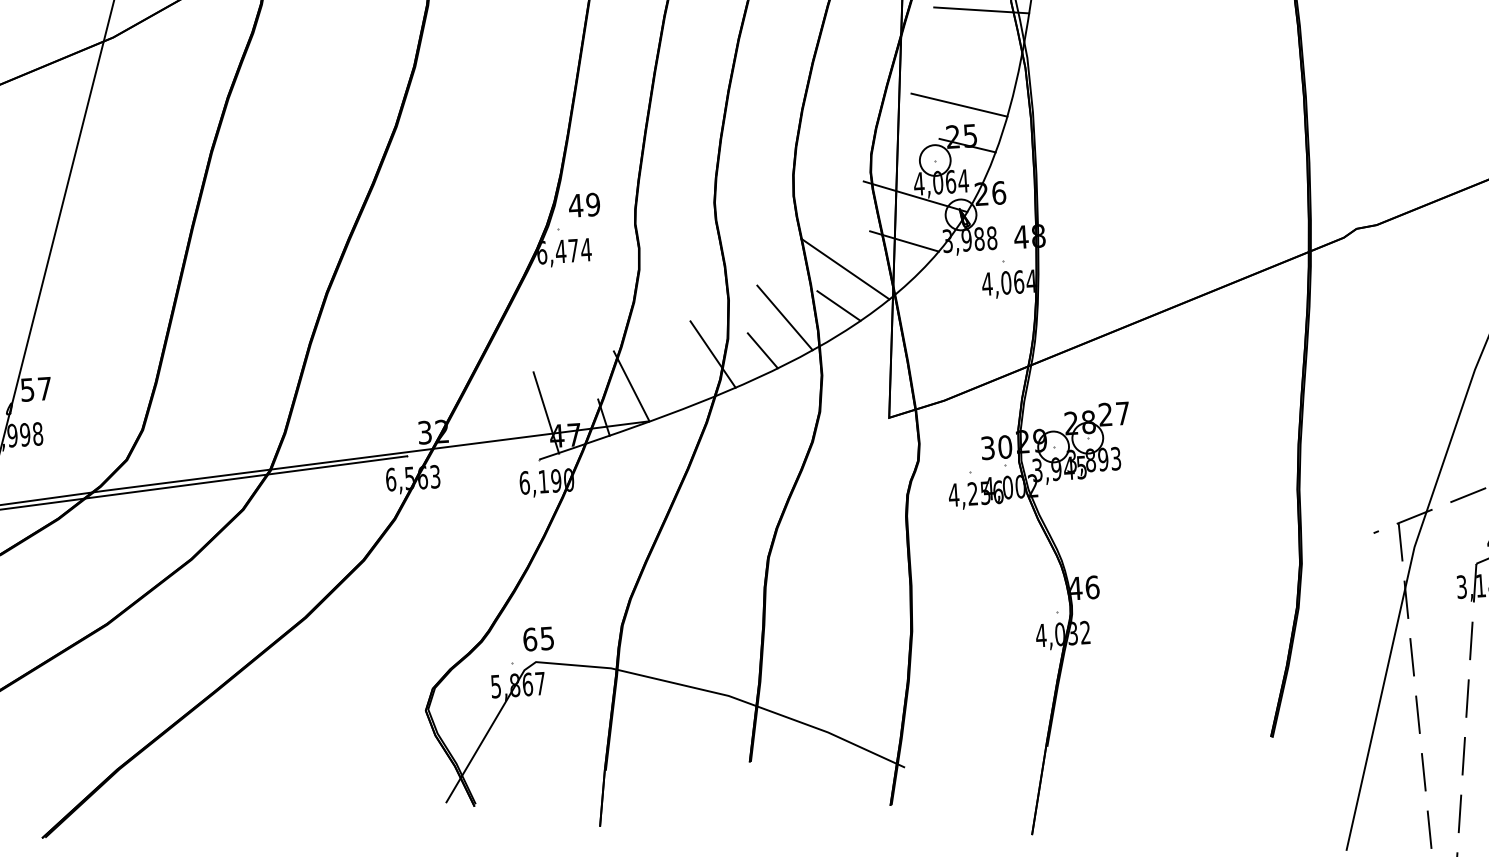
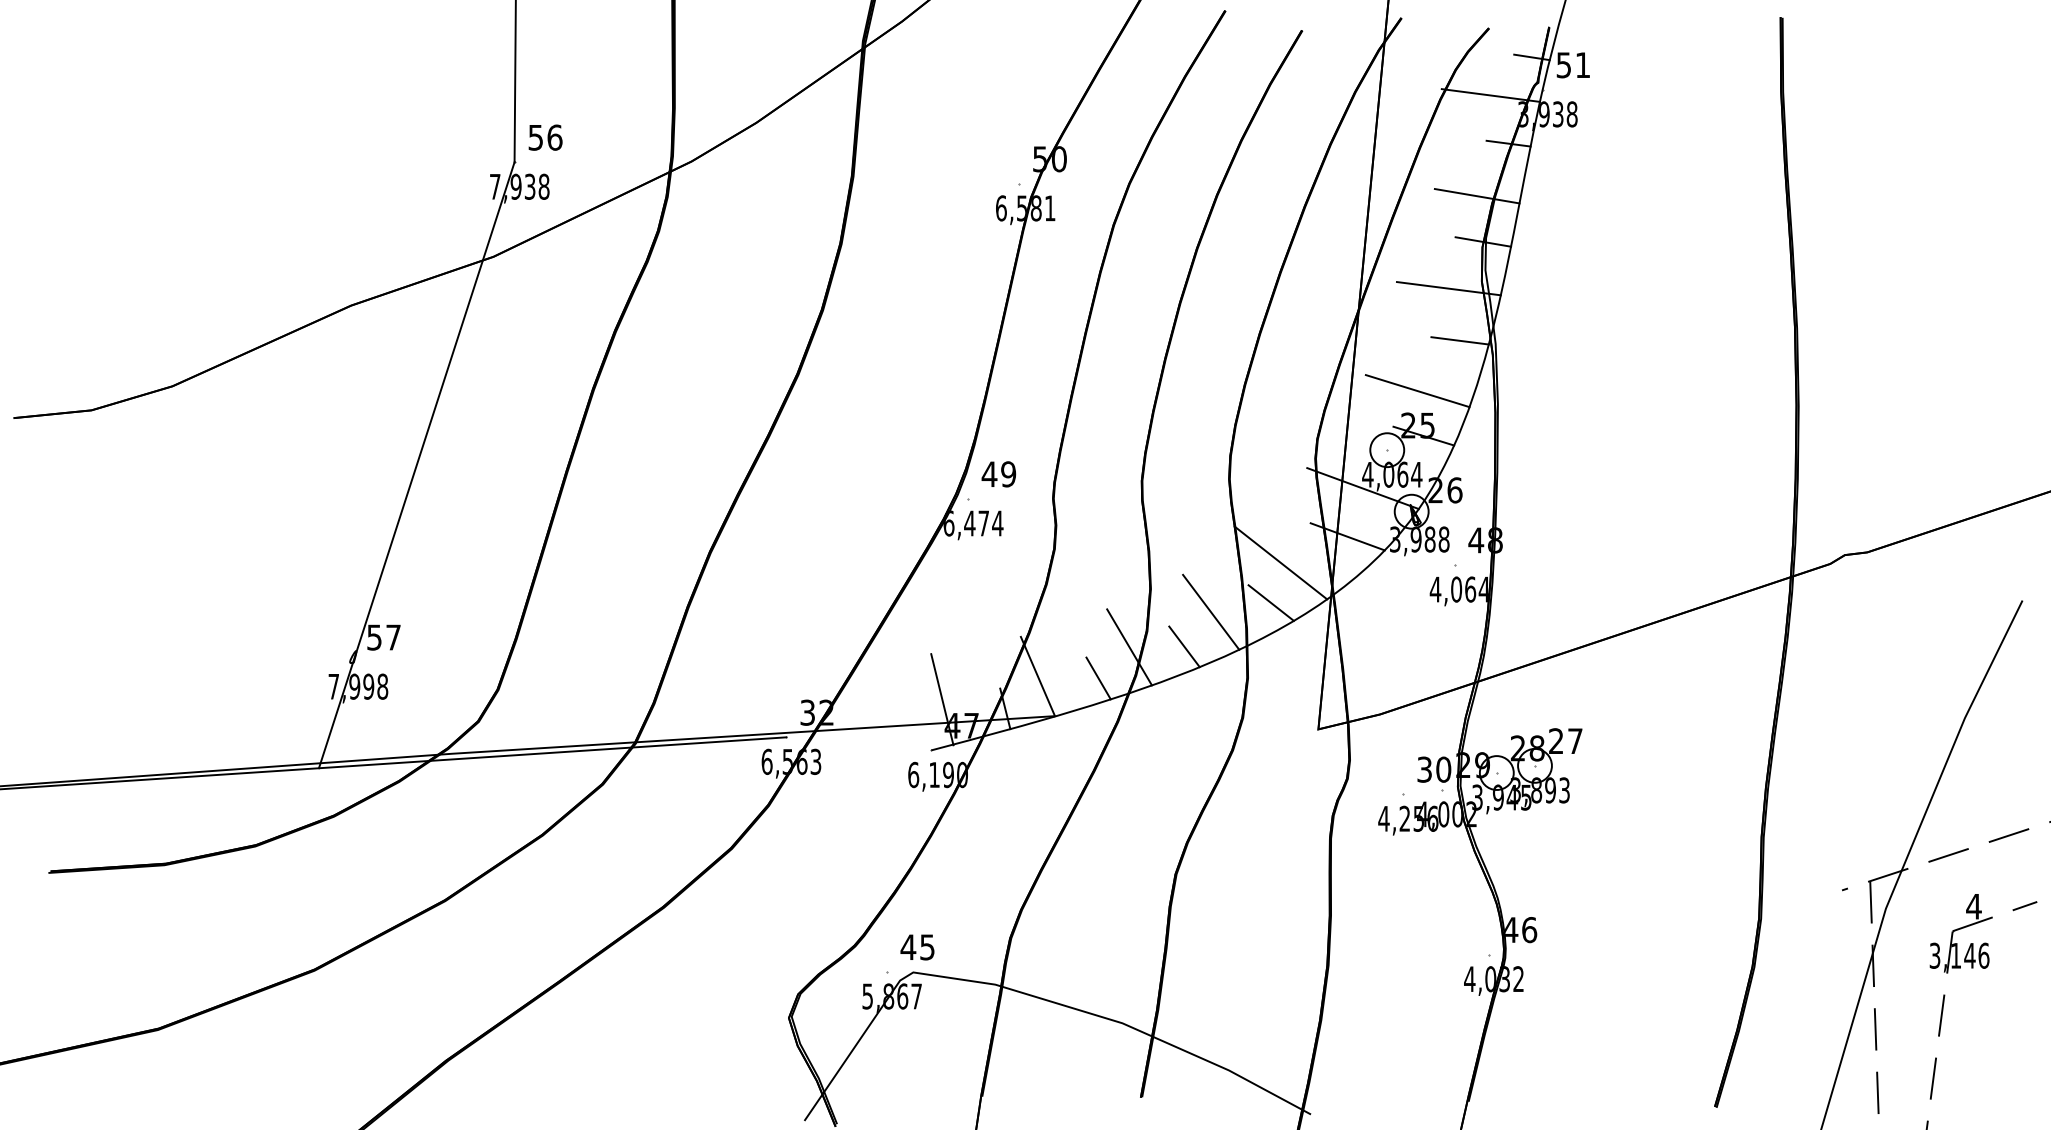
line: (994, 56) -> (1459, 340), added
line: (686, 384) -> (1098, 678), added
text: (530, 639) -> (908, 947), 65 -> 45

